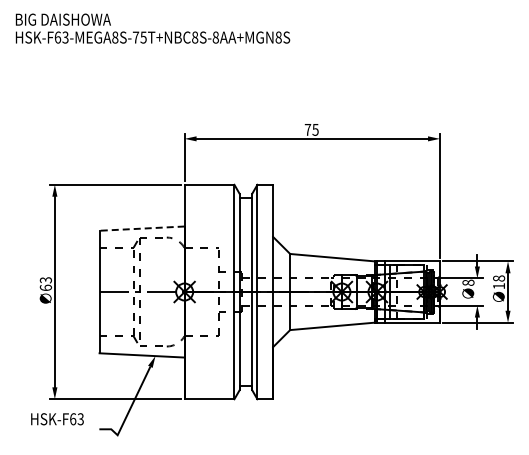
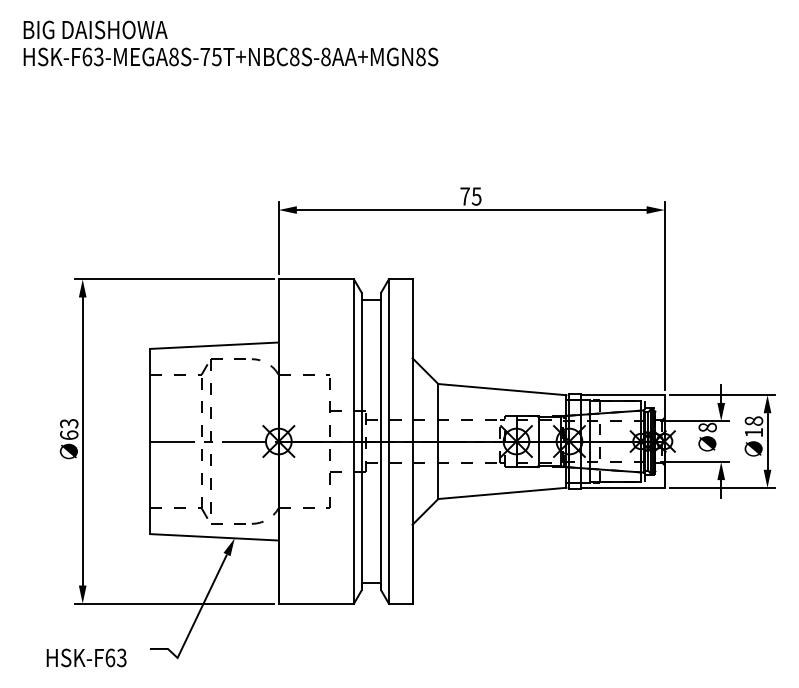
line: (142, 228) -> (215, 345), dashed -> solid
text: (57, 419) -> (86, 658), moved

